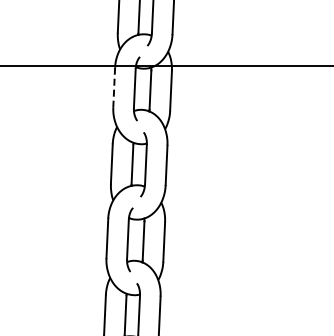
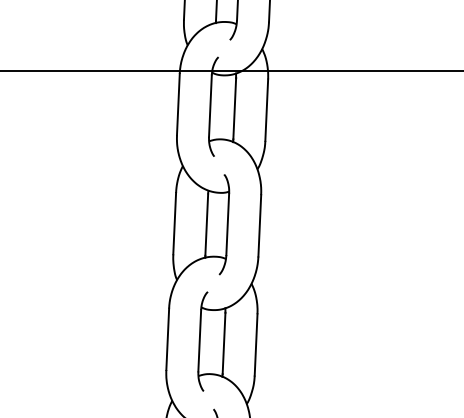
line: (114, 87) -> (178, 104), dashed -> solid

